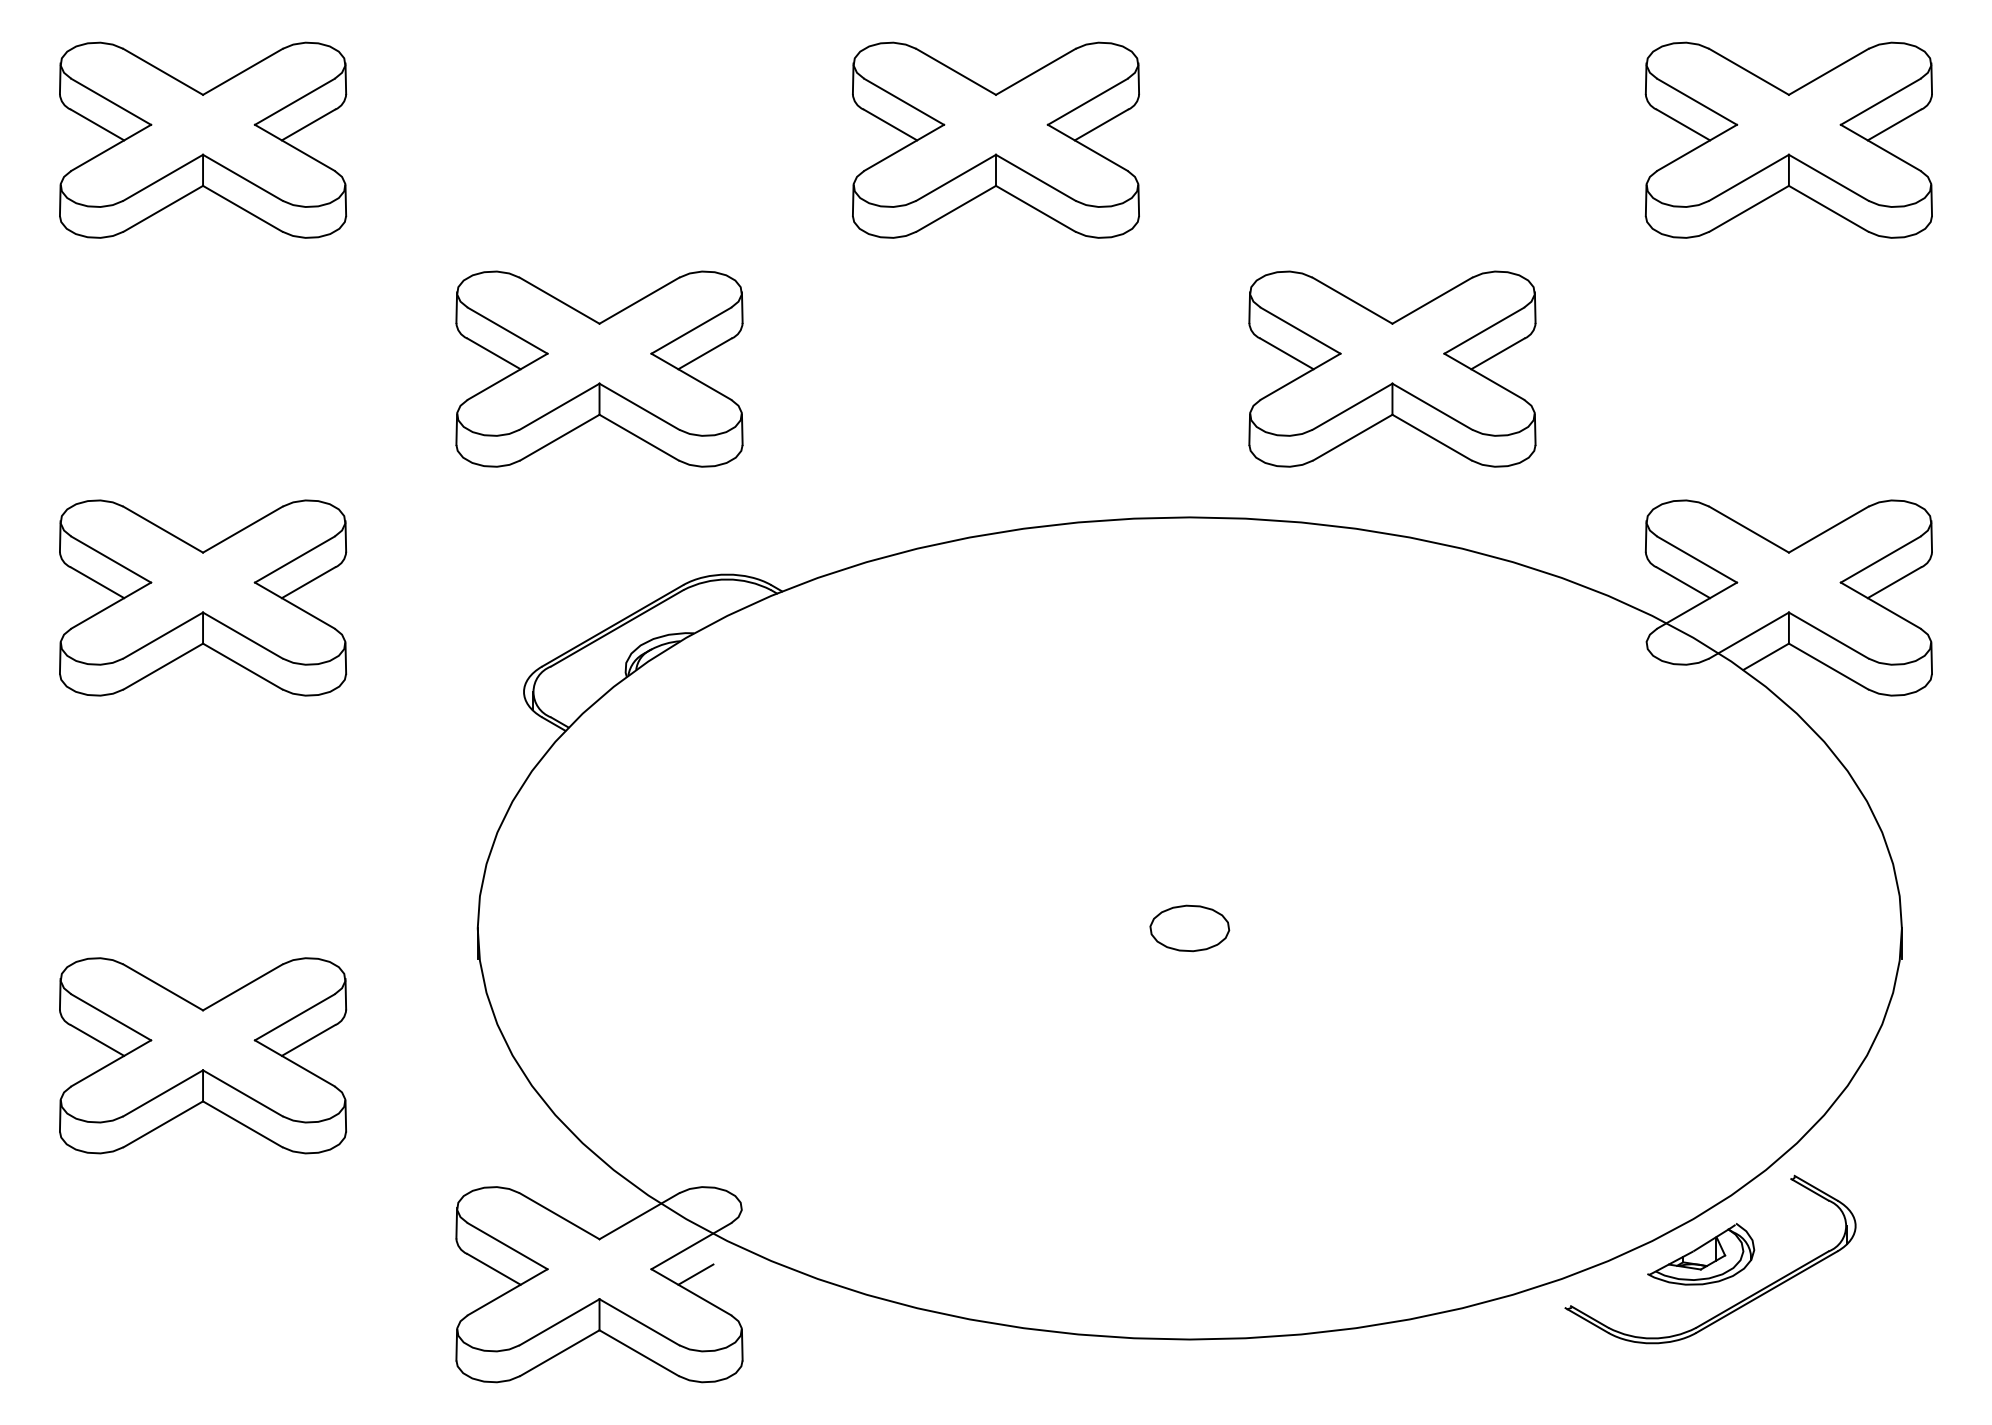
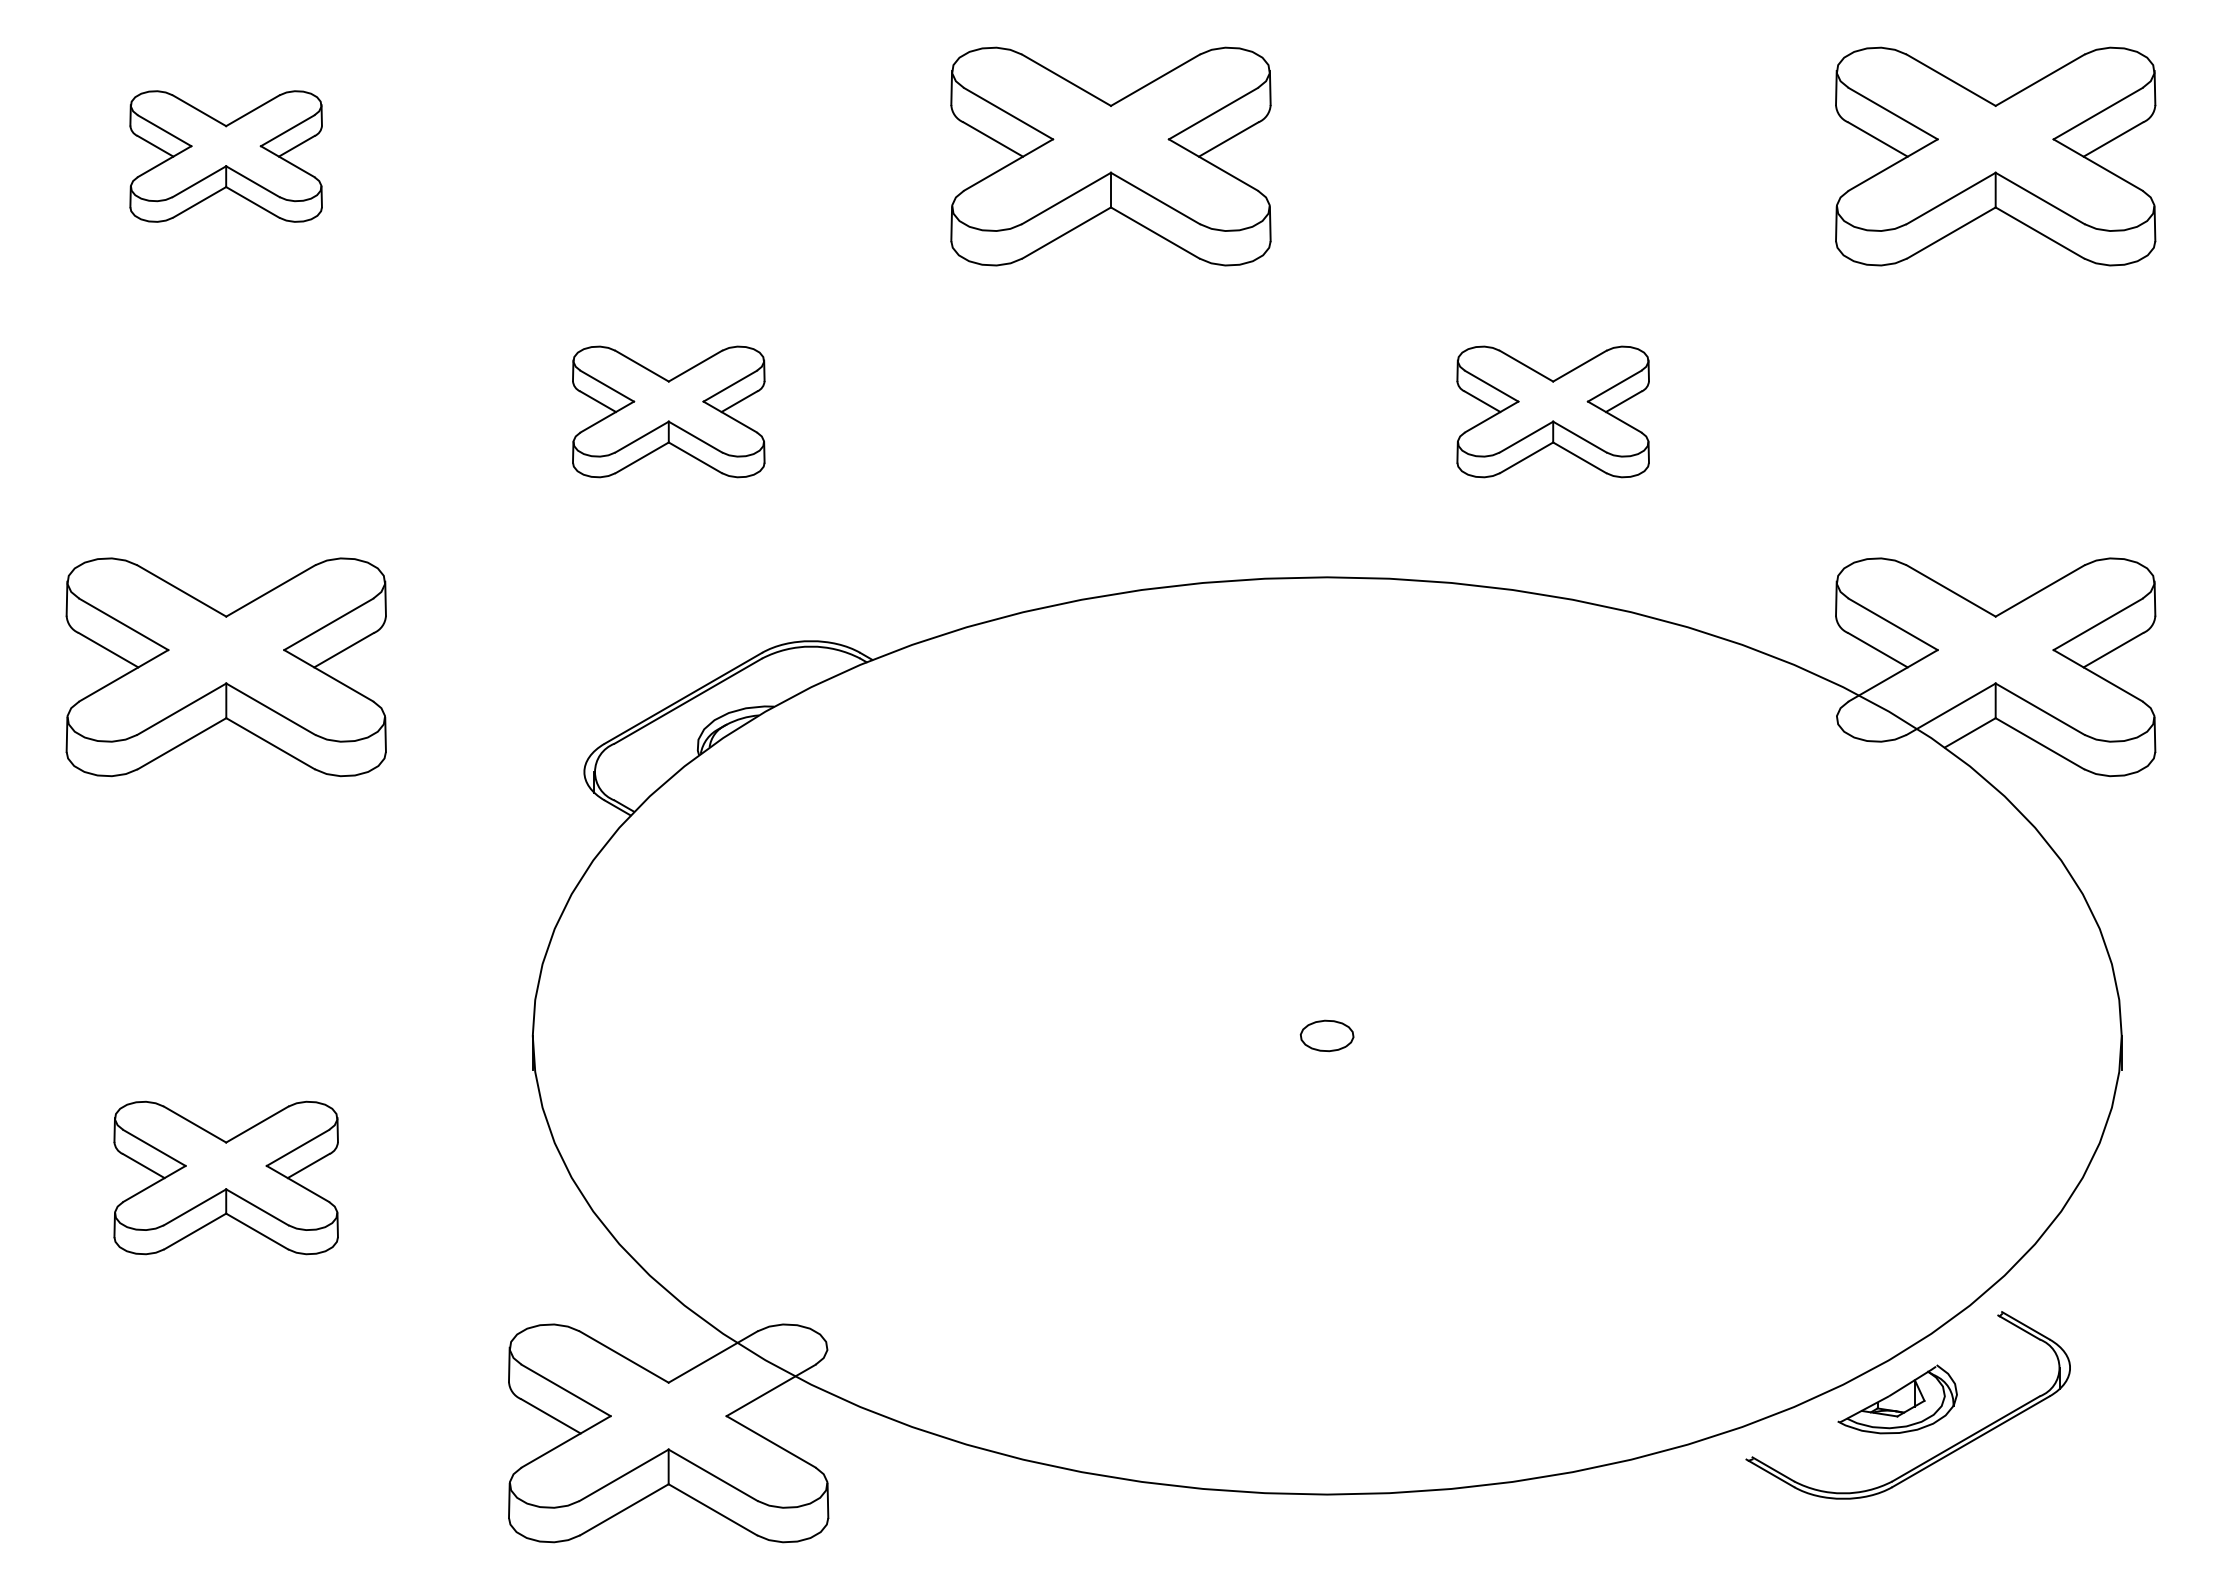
part: (202, 140) -> (225, 156), size x0.6
part: (599, 368) -> (668, 411), size x0.6
part: (1391, 368) -> (1552, 411), size x0.6
part: (1189, 928) -> (1326, 1035), size x0.6
part: (202, 1055) -> (225, 1177), size x0.7
line: (695, 1274) -> (775, 1421), removed

